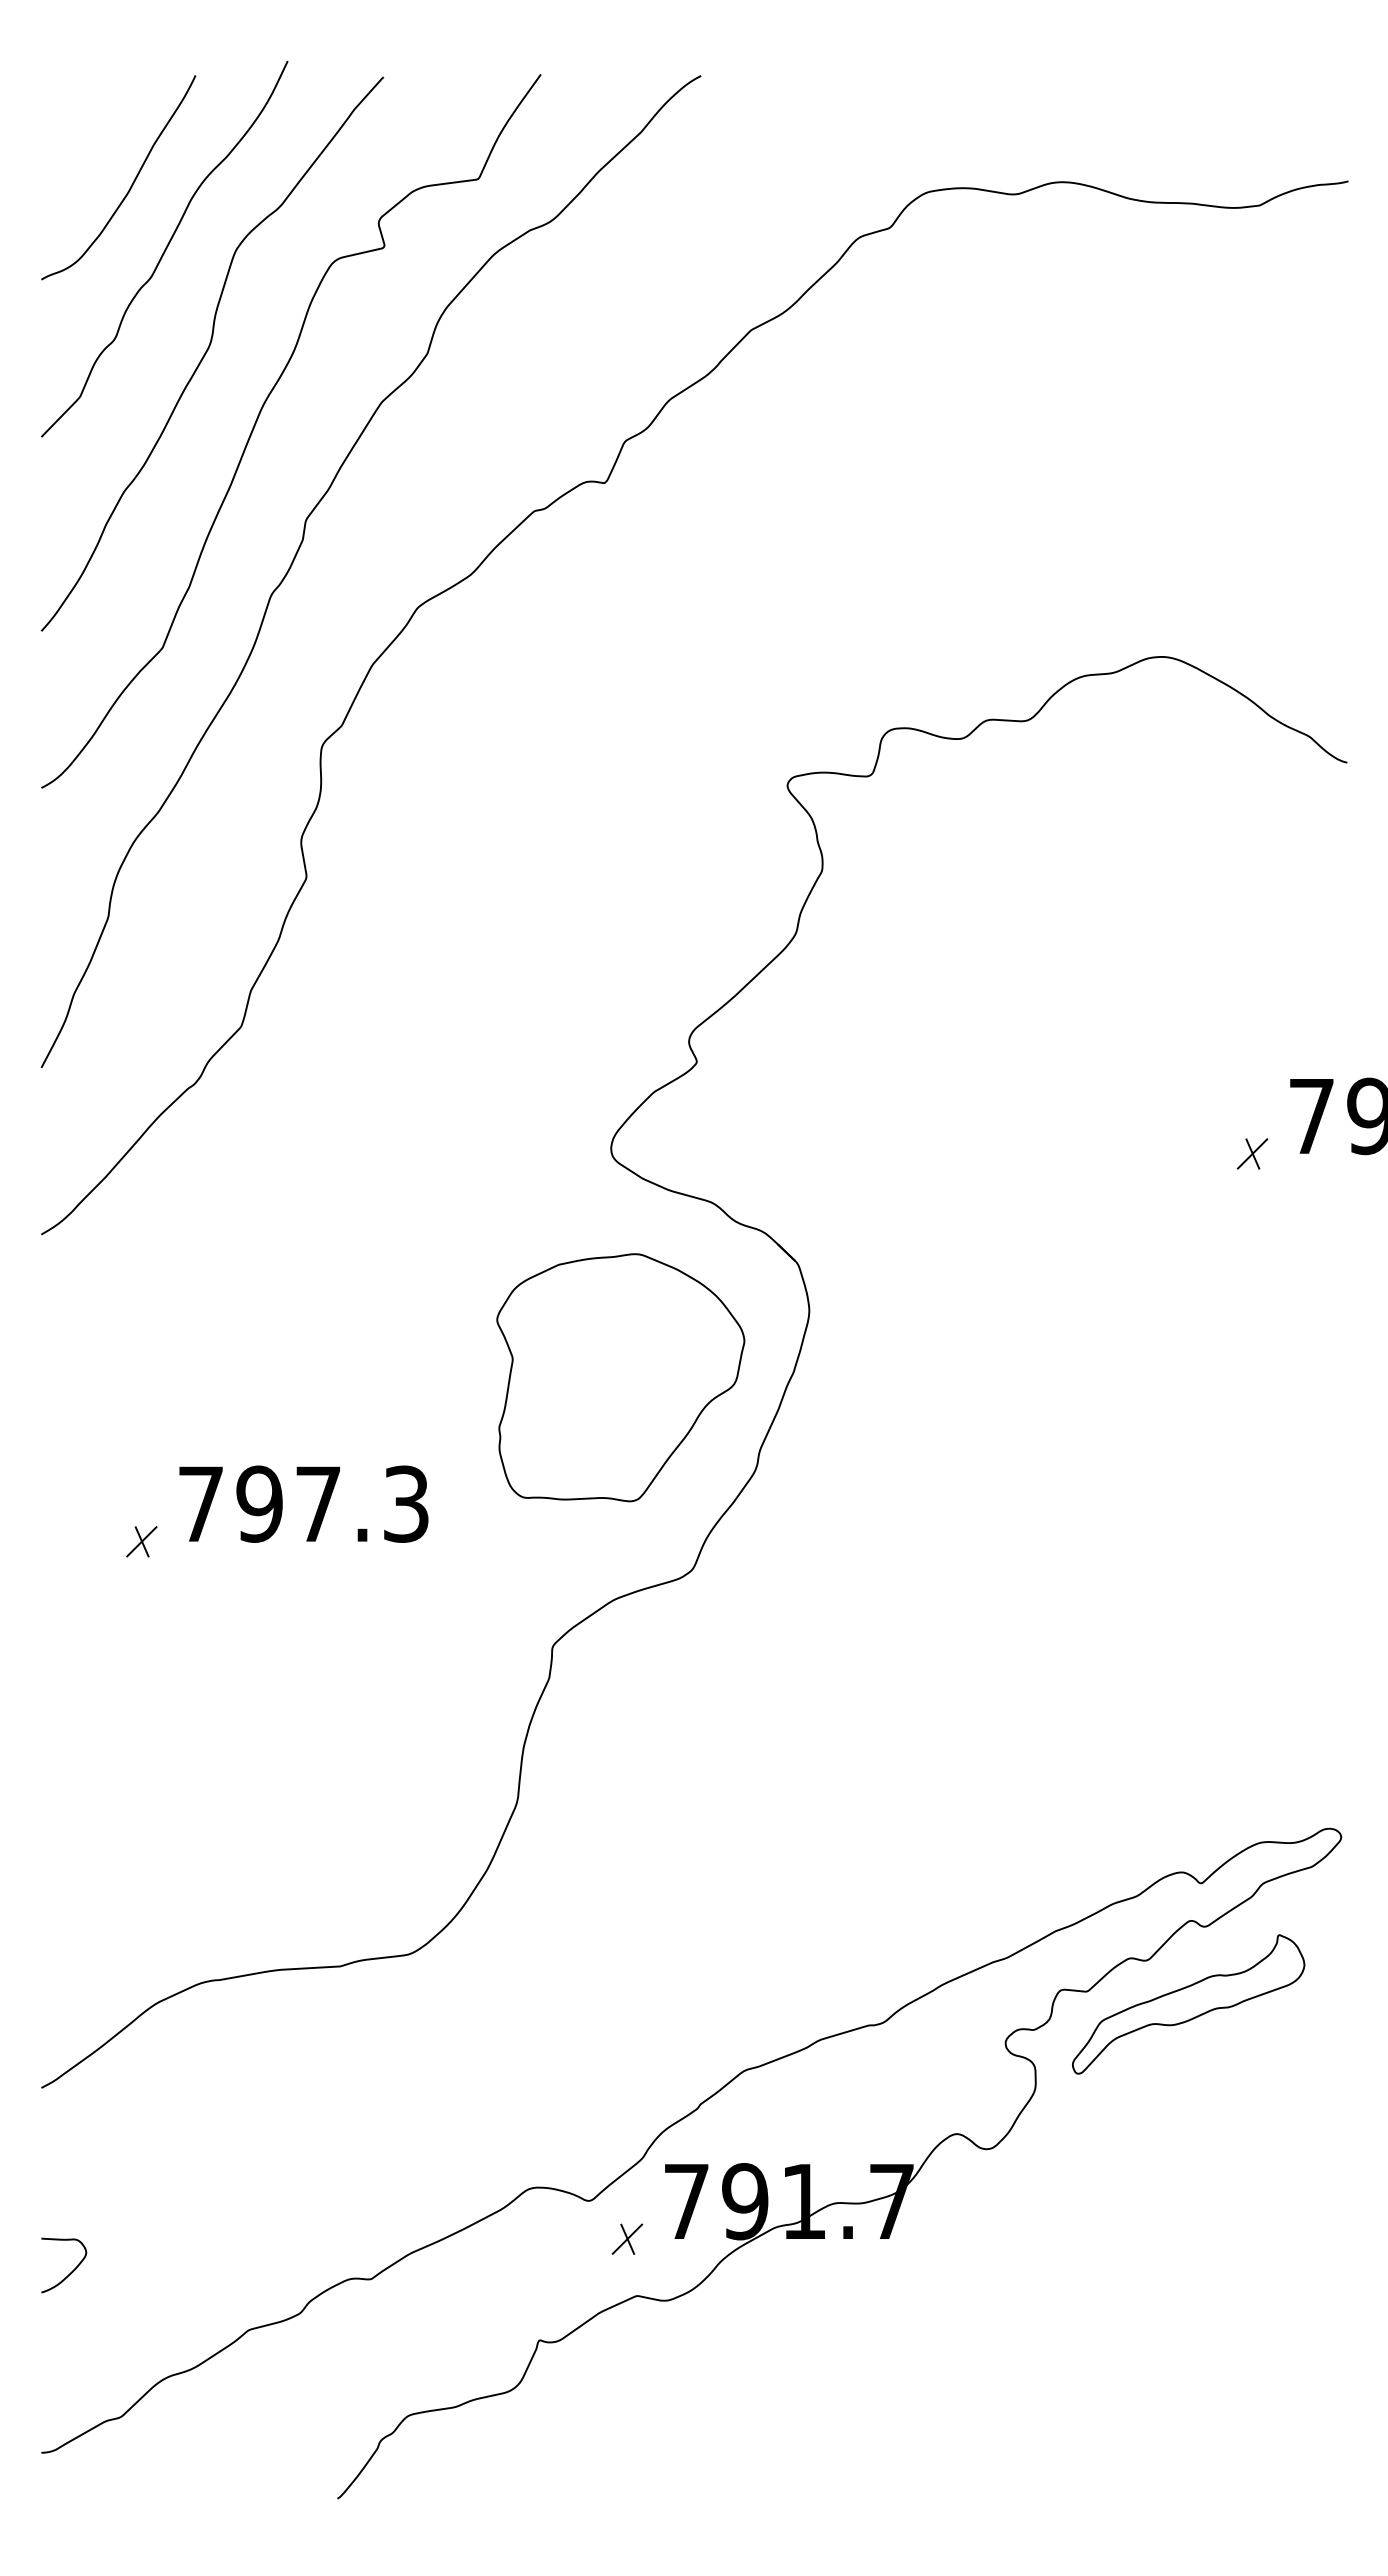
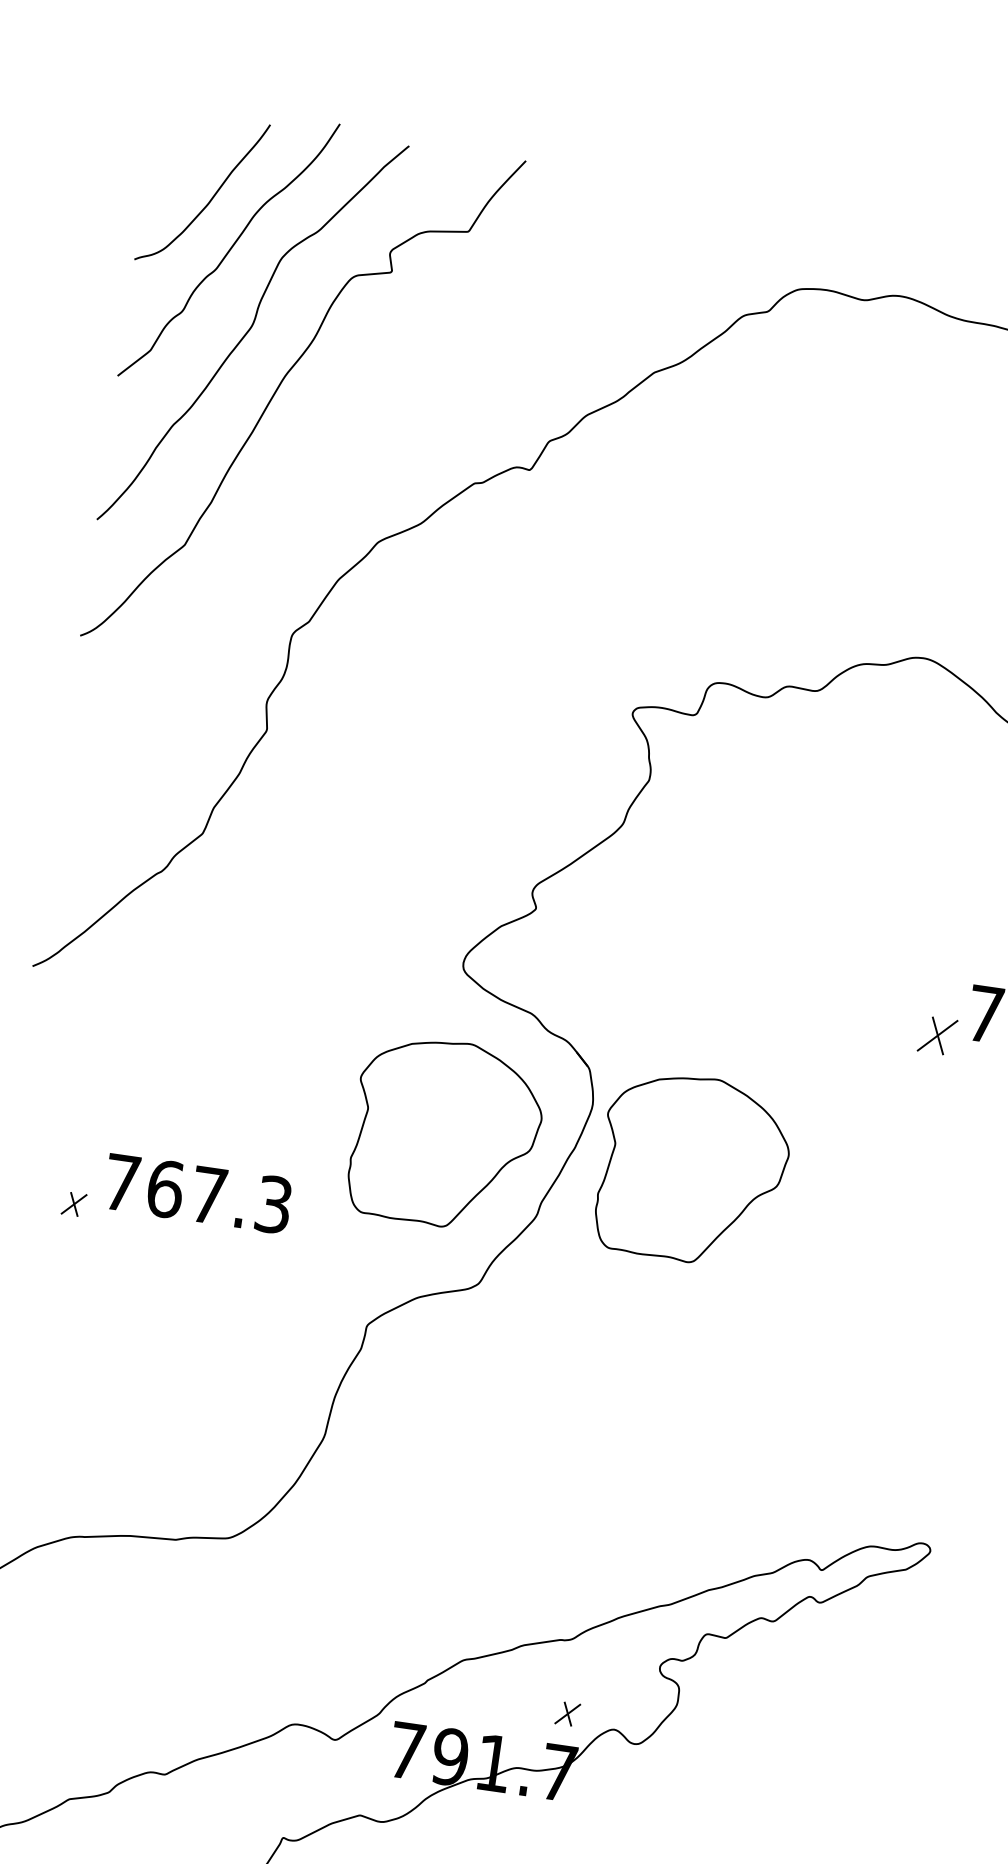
curve: (303, 541) -> (300, 481), removed
part: (1252, 1153) -> (937, 1035), size x1.6
part: (954, 1377) -> (693, 1169), added
text: (259, 1503) -> (165, 1188), 797.3 -> 767.3
part: (1188, 2004) -> (799, 1658), removed
part: (627, 2238) -> (567, 1713), moved

